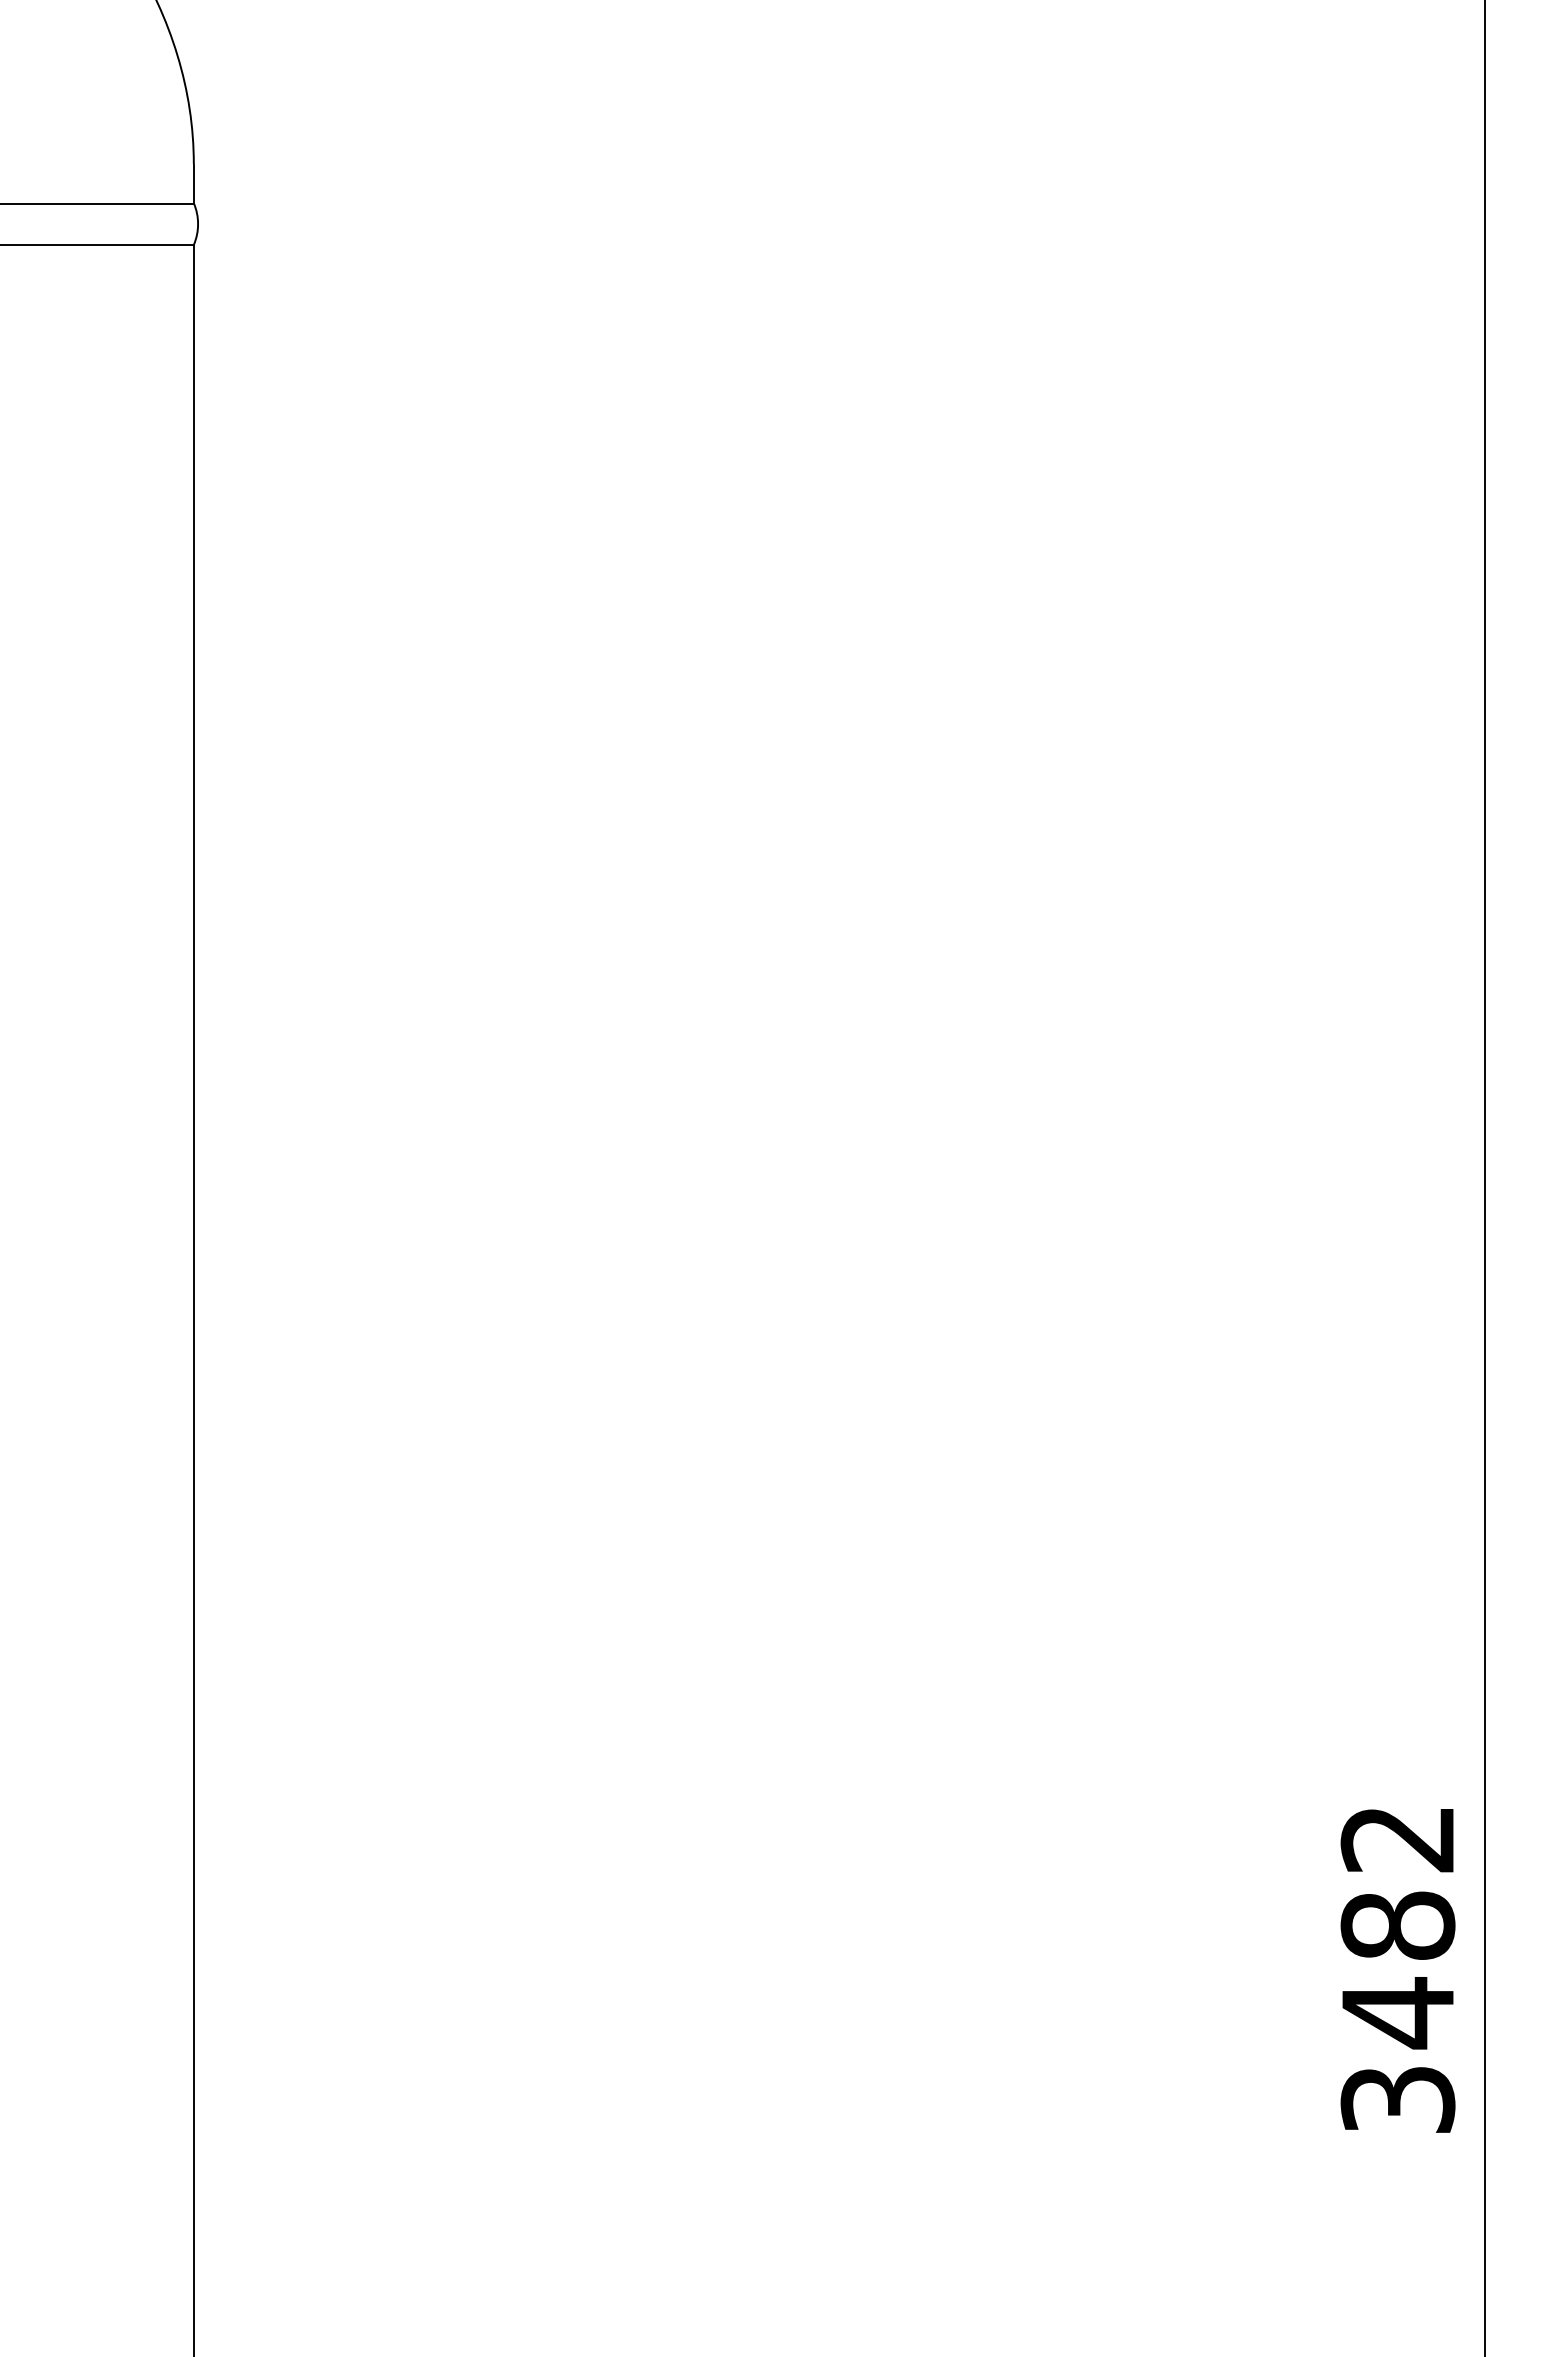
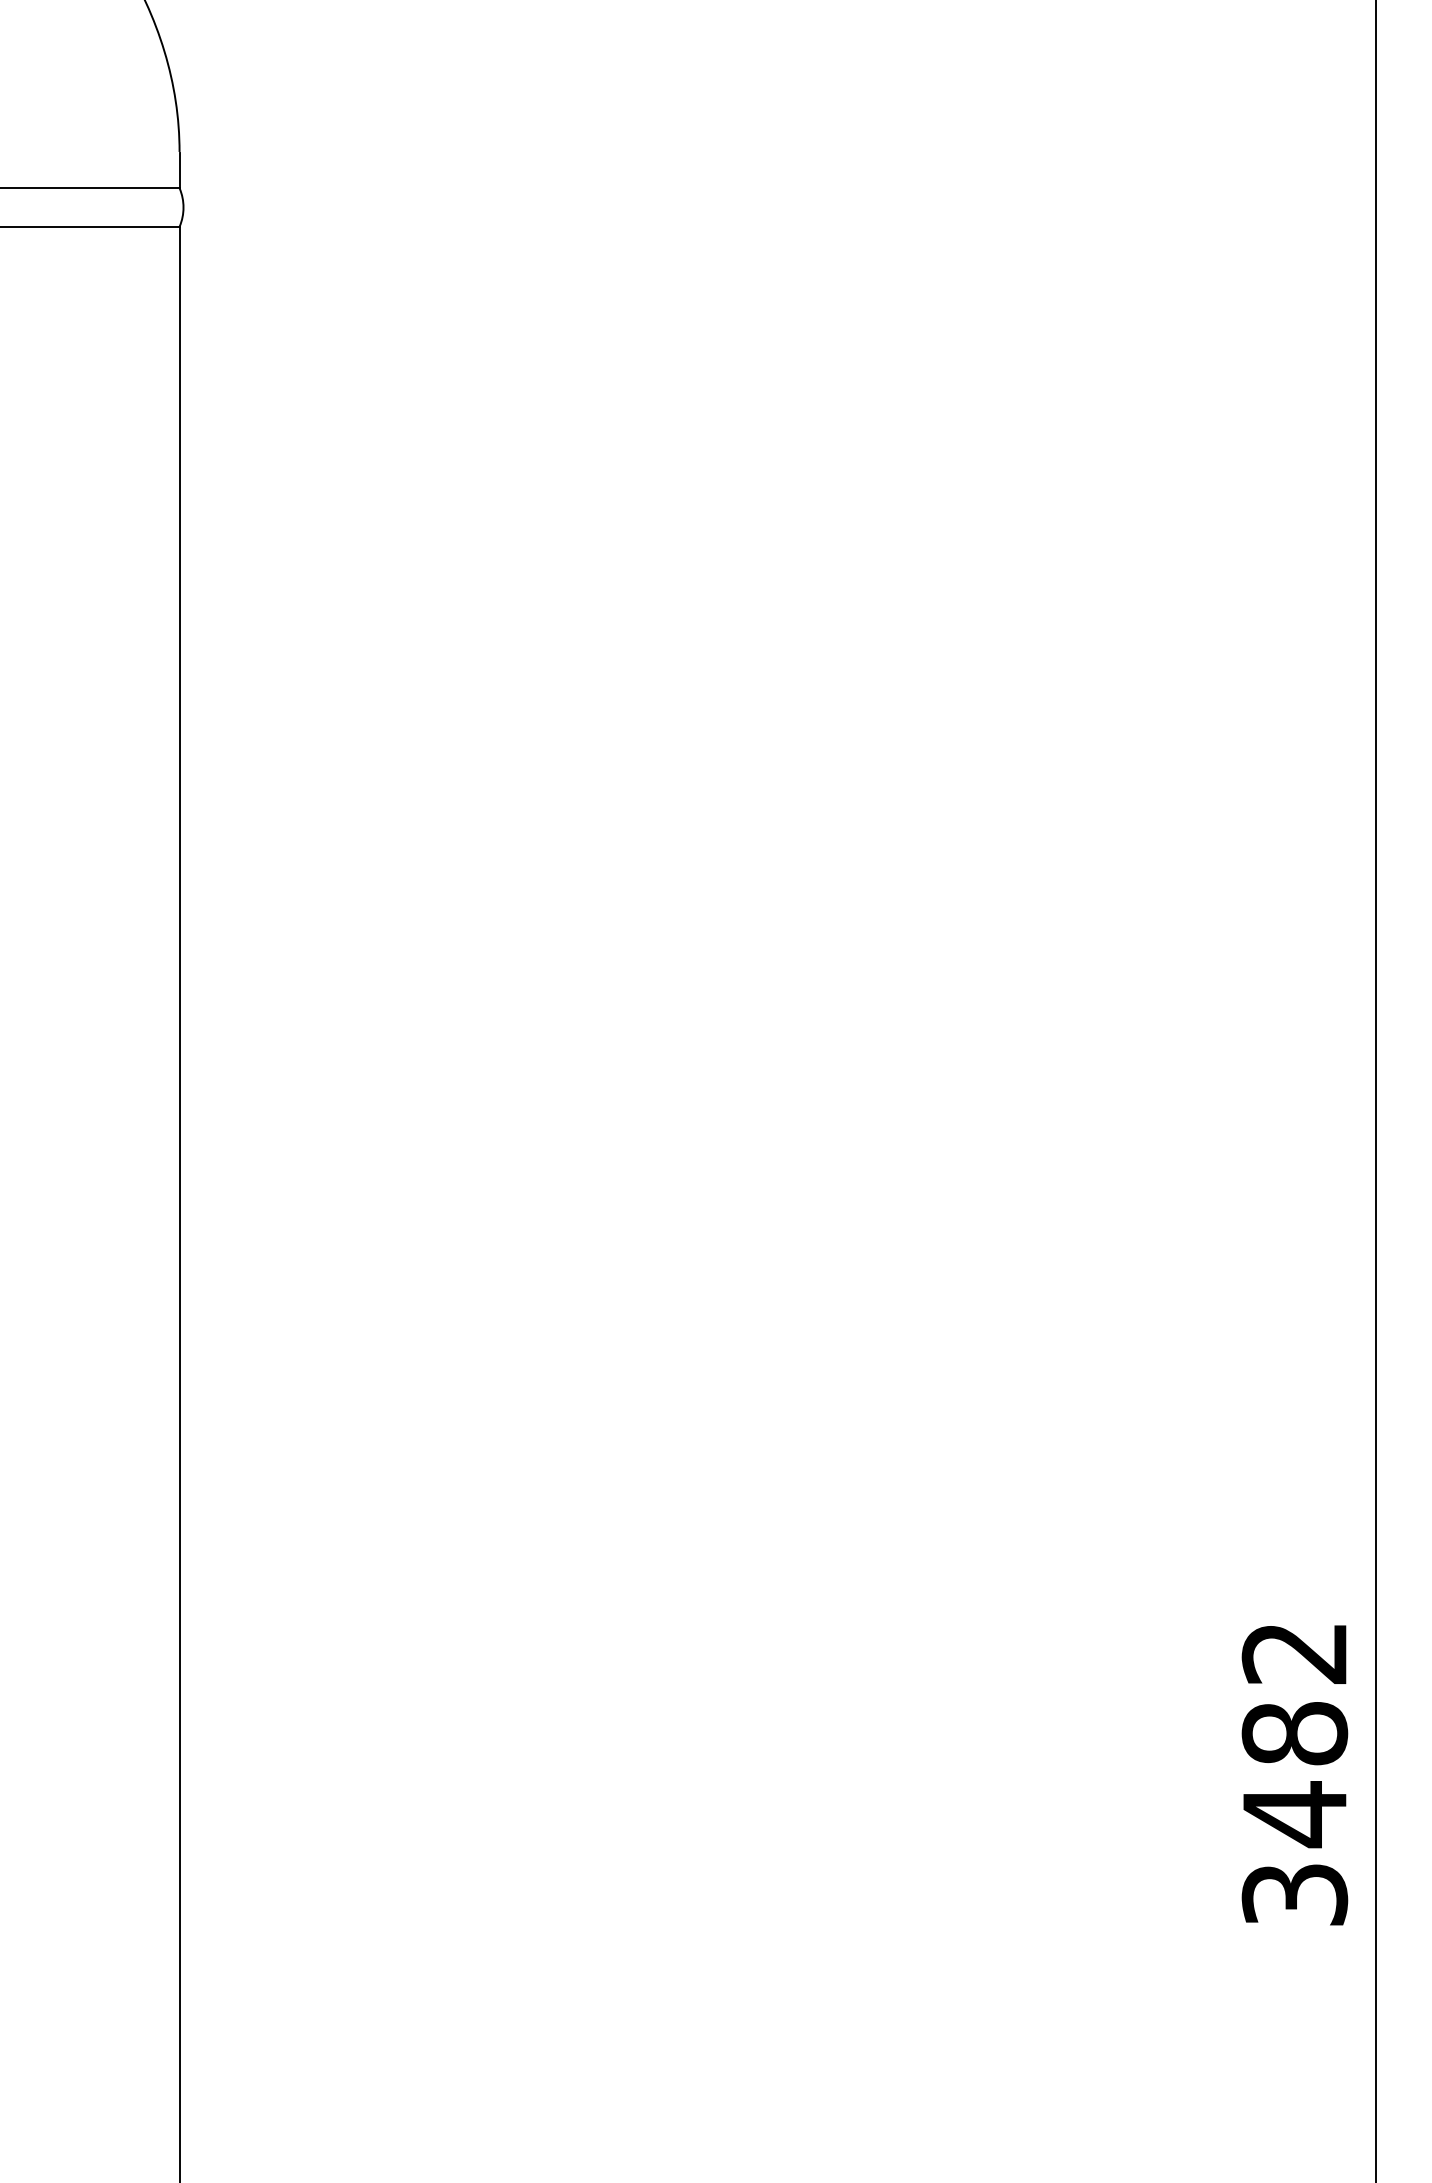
text: (1397, 1970) -> (1294, 1775), moved

